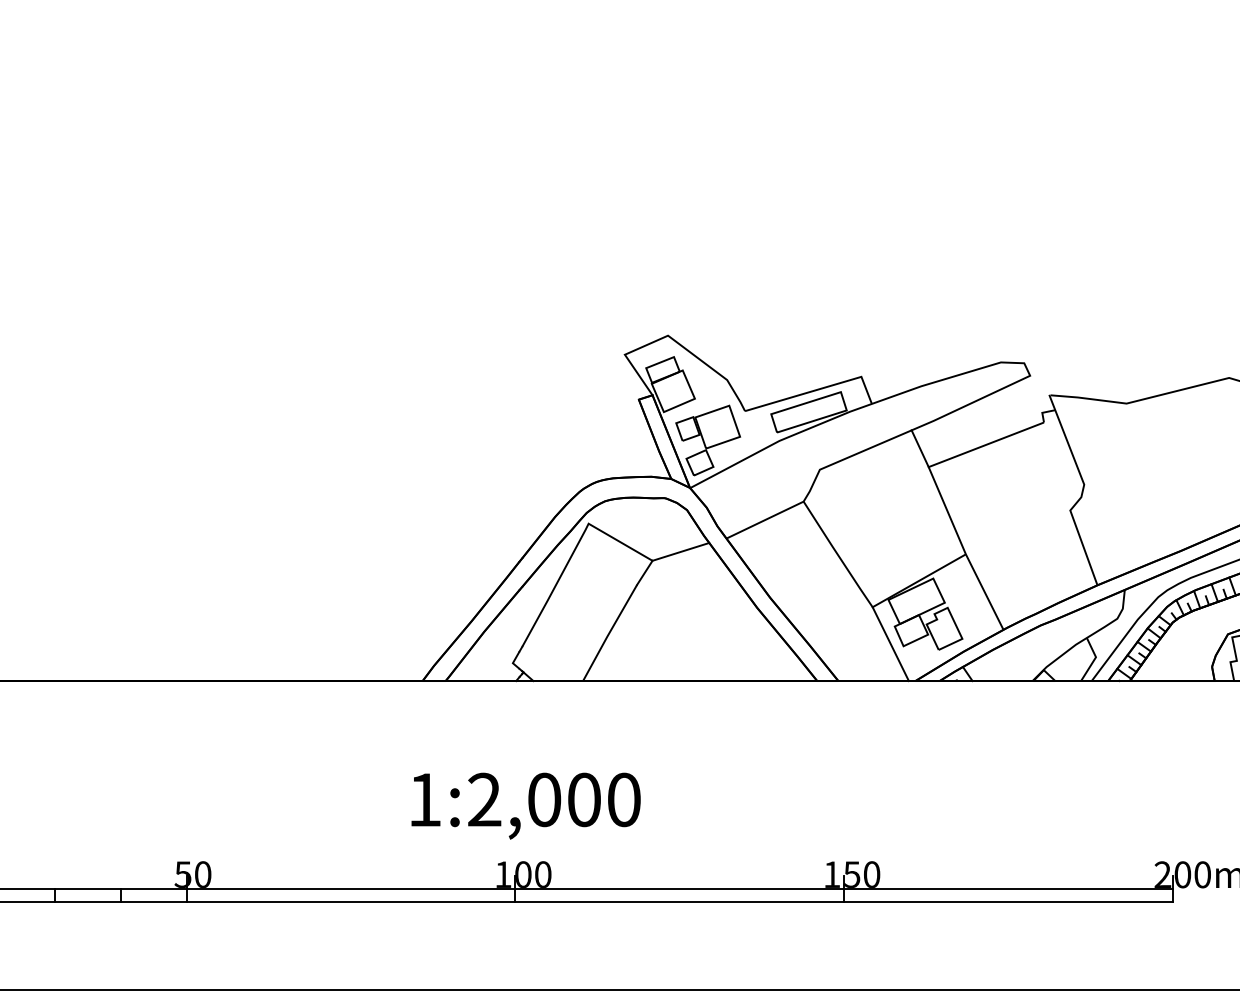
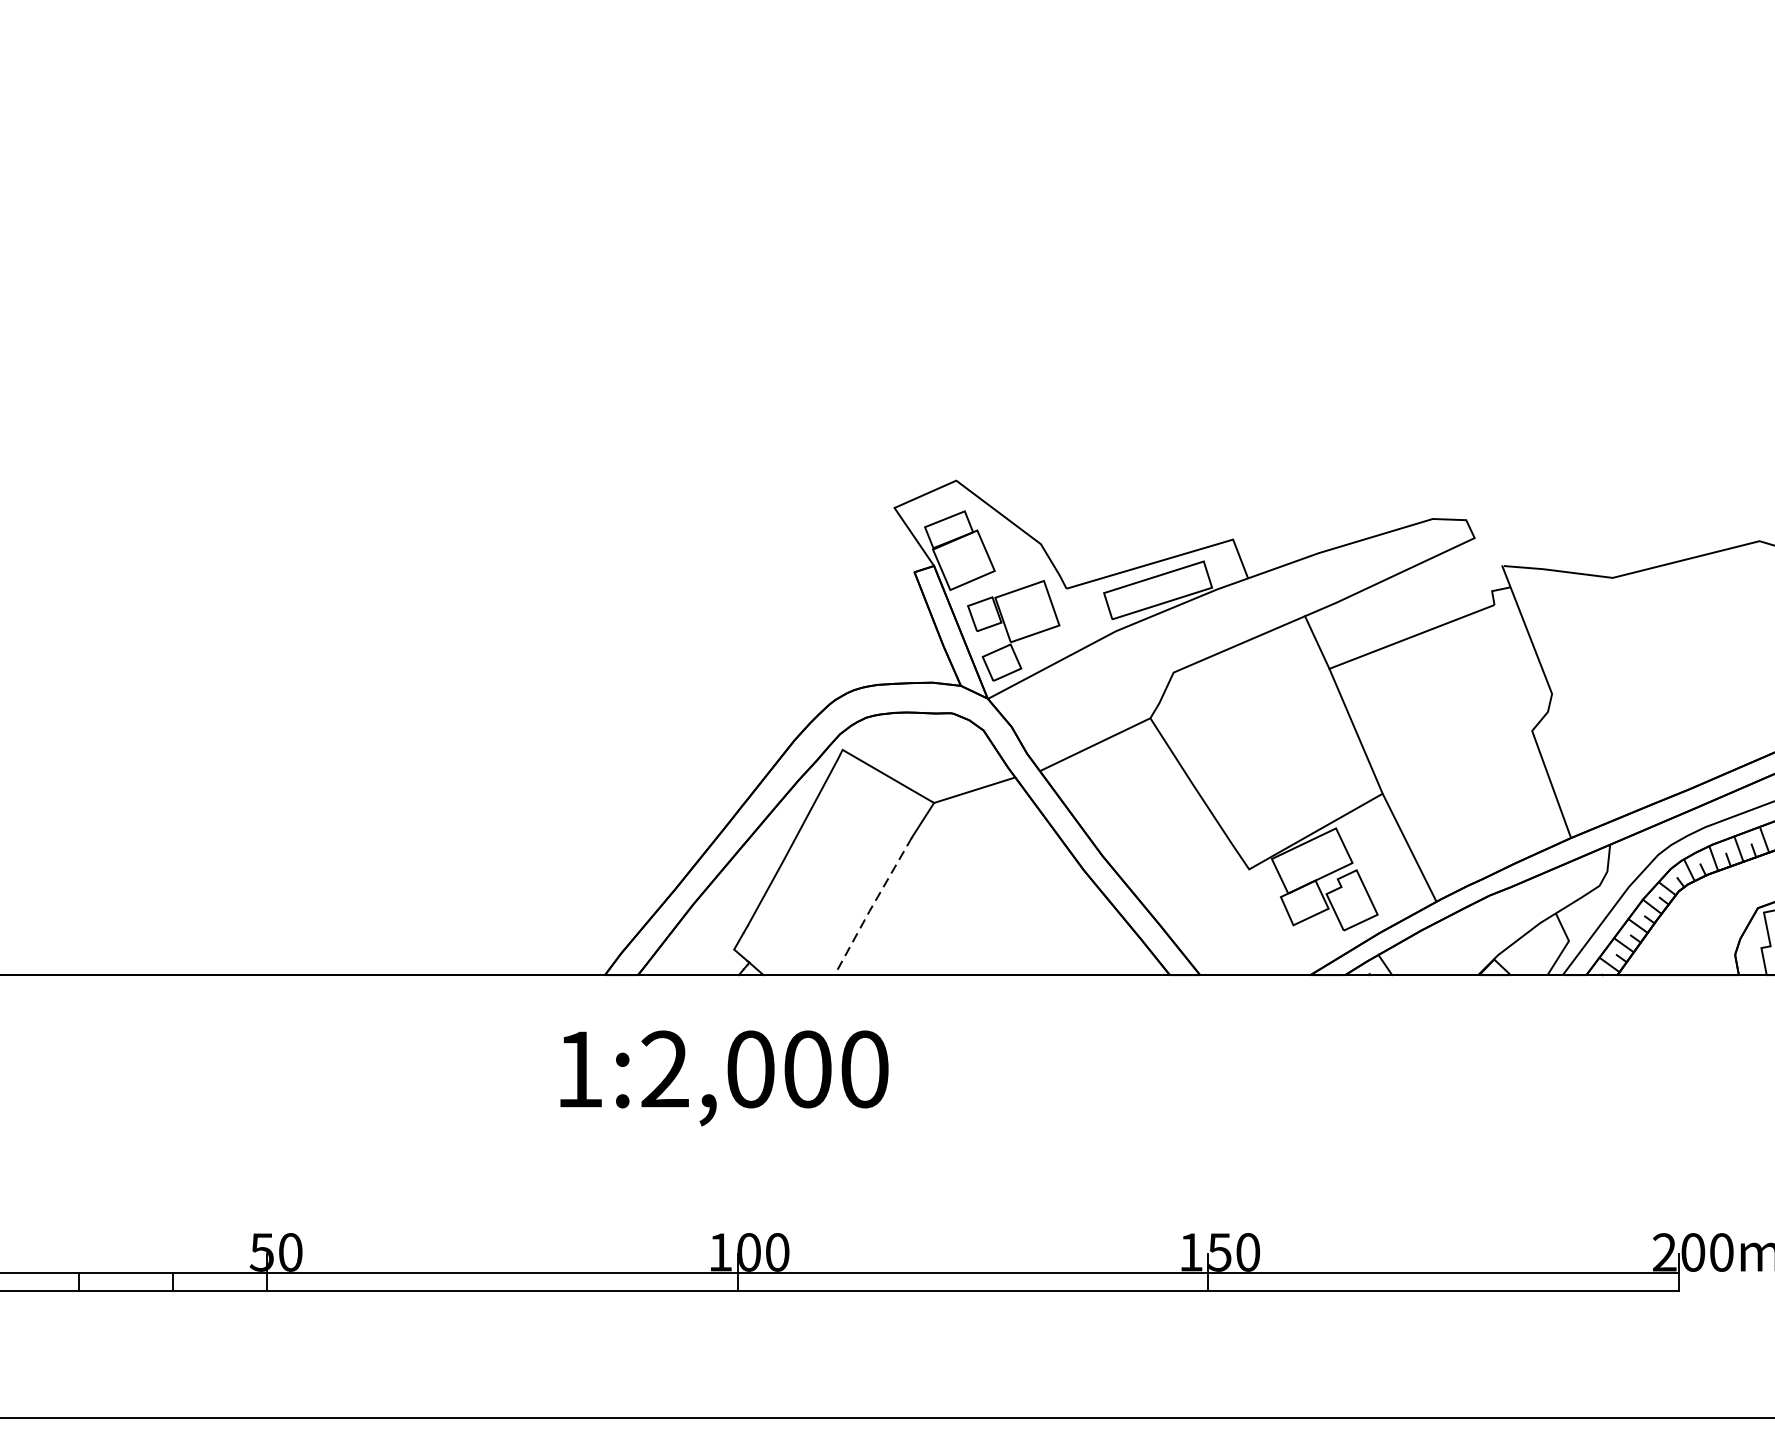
line: (609, 633) -> (872, 907), solid -> dashed
line: (890, 644) -> (1274, 922), removed
text: (525, 805) -> (723, 1077), moved

